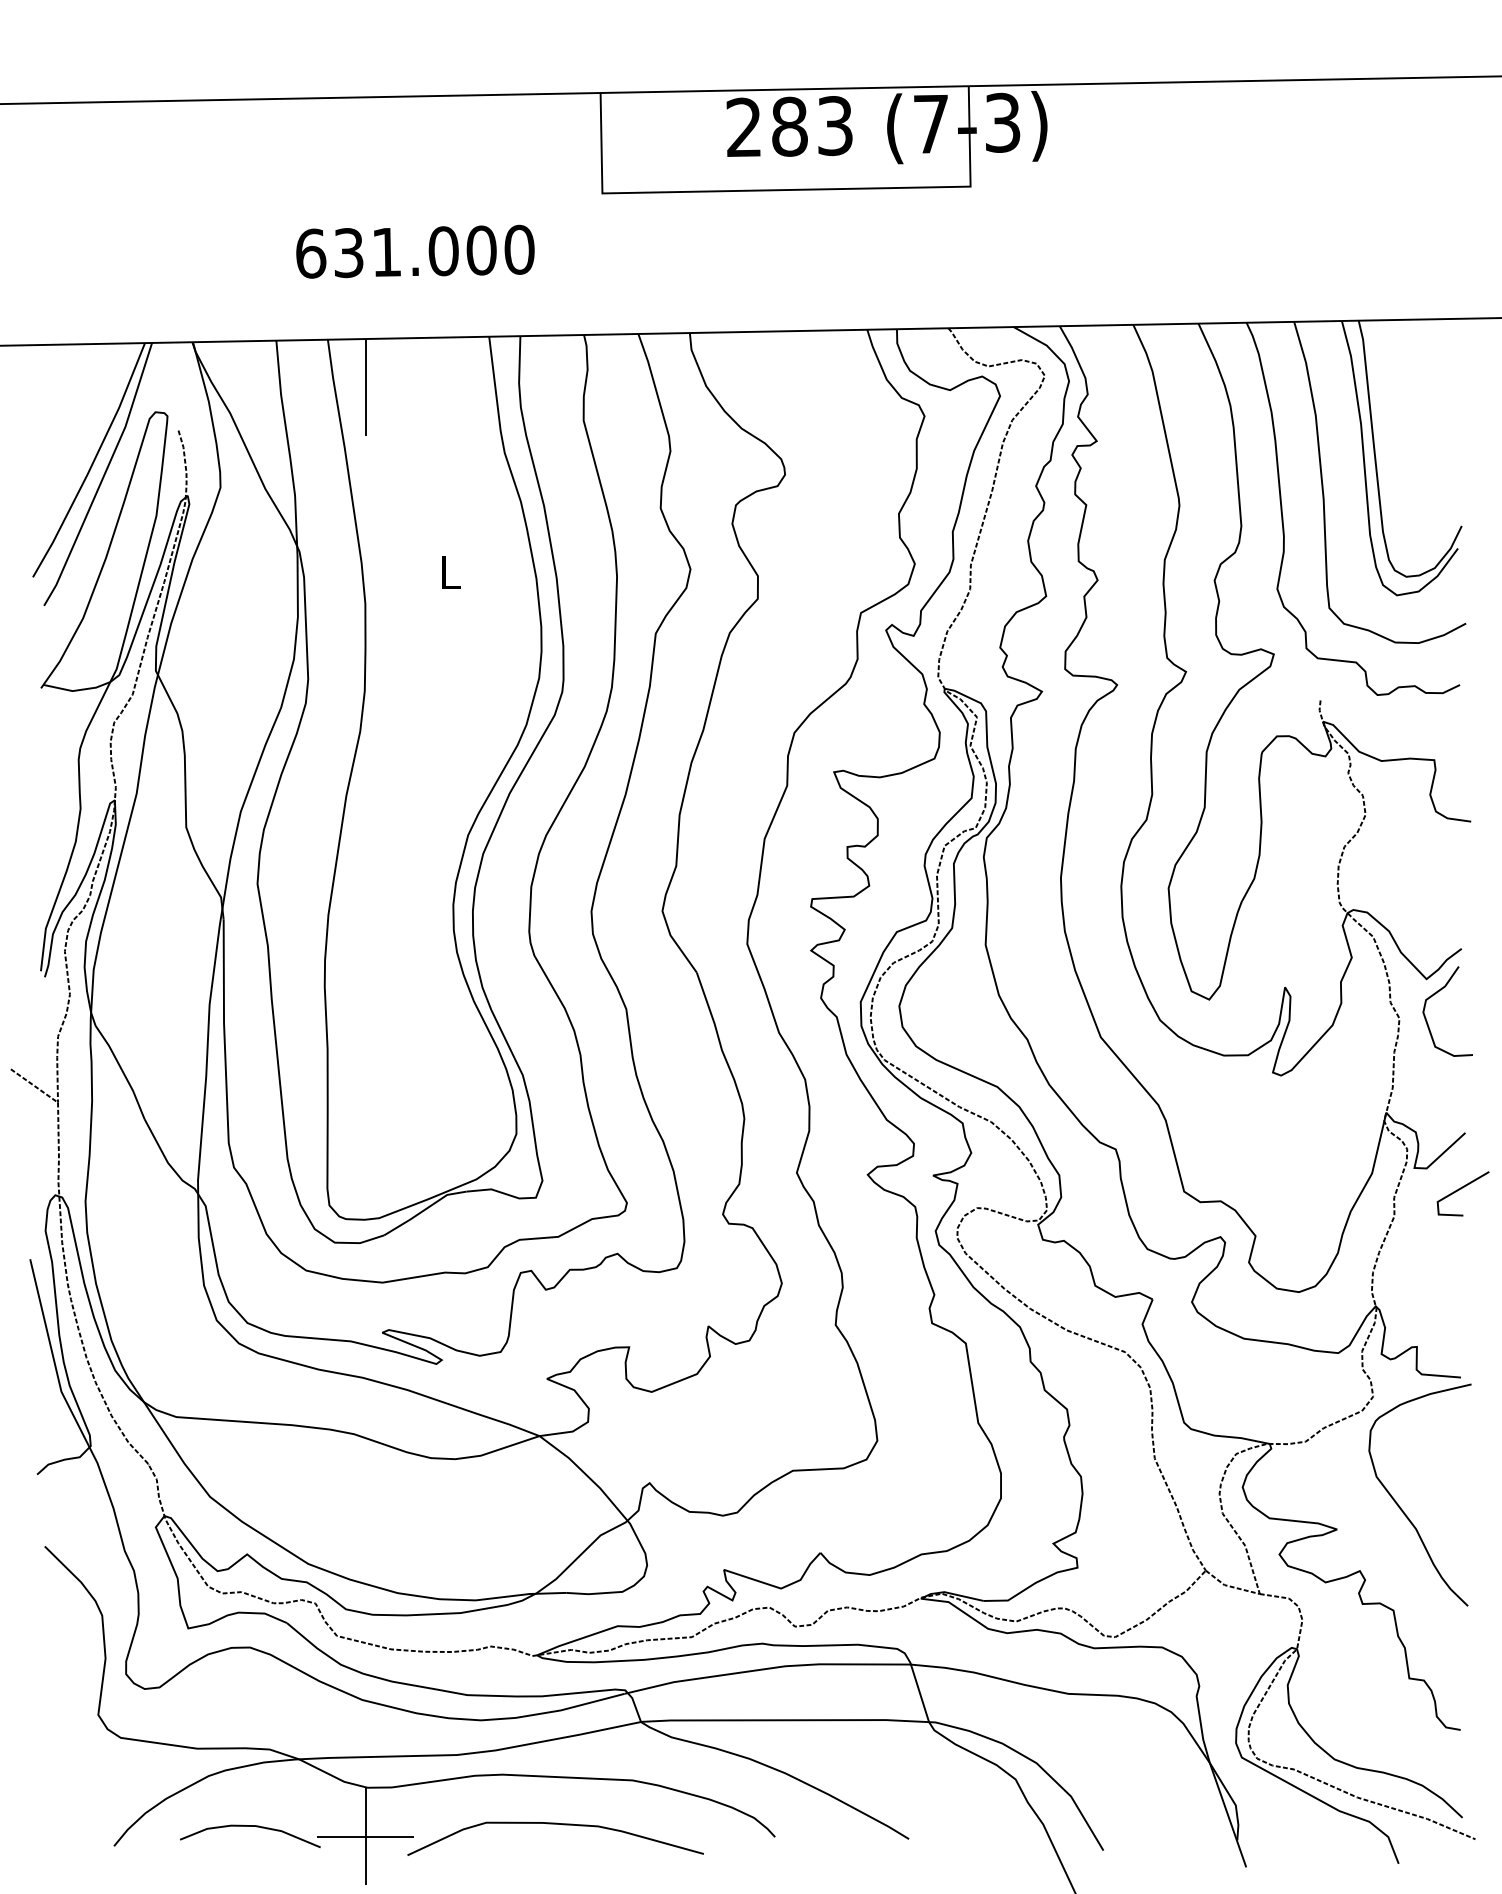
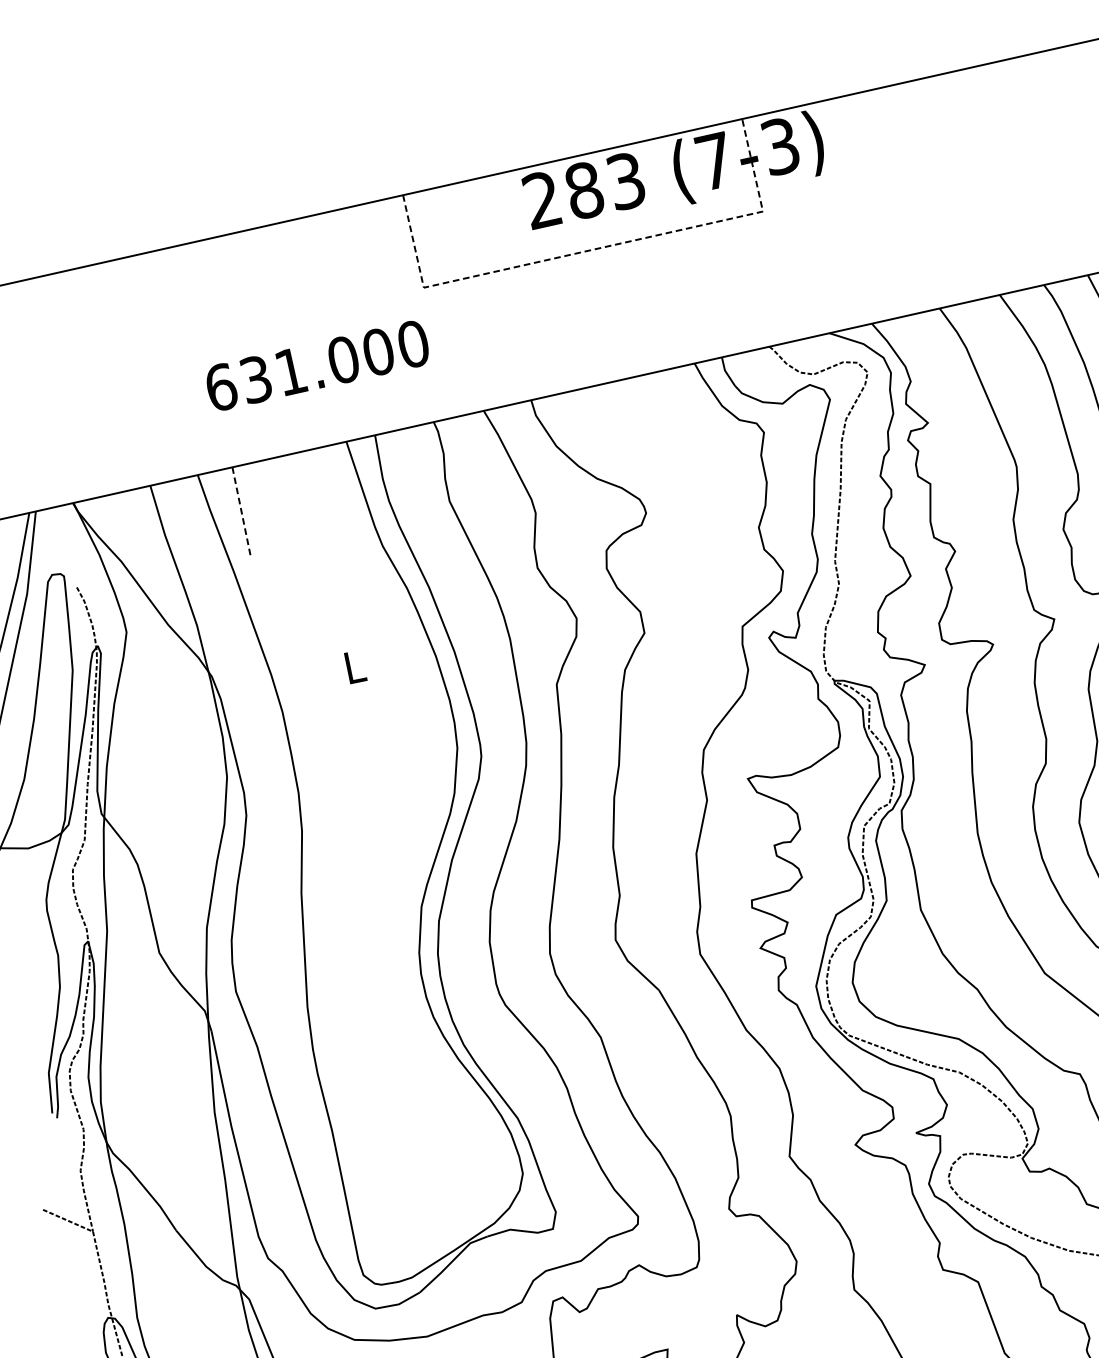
line: (787, 190) -> (594, 249), solid -> dashed
text: (415, 251) -> (317, 365), moved
line: (365, 387) -> (241, 512), solid -> dashed

